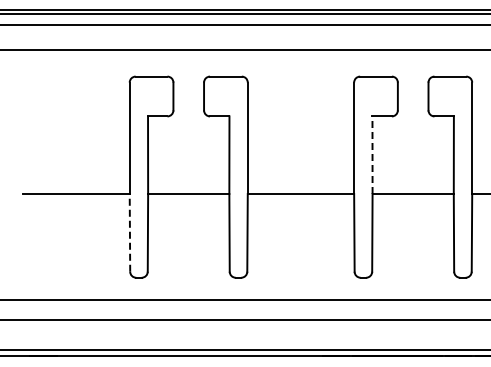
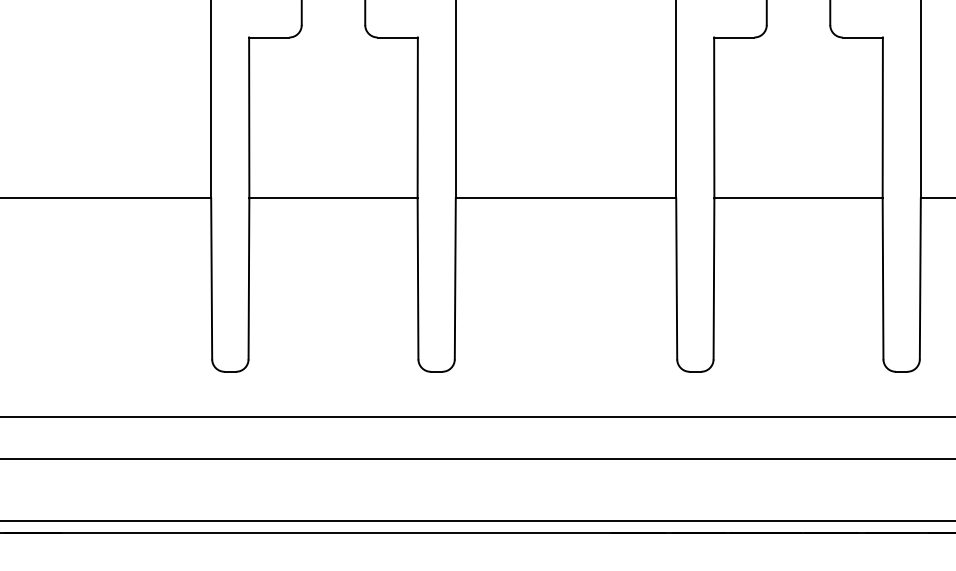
line: (372, 155) -> (714, 118), dashed -> solid
line: (129, 232) -> (210, 278), dashed -> solid

